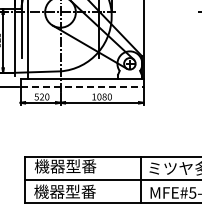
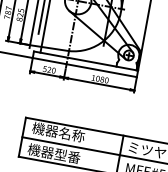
line: (82, 86) -> (85, 67), dashed -> solid
text: (81, 166) -> (72, 134), 機器型番 -> 機器名称

